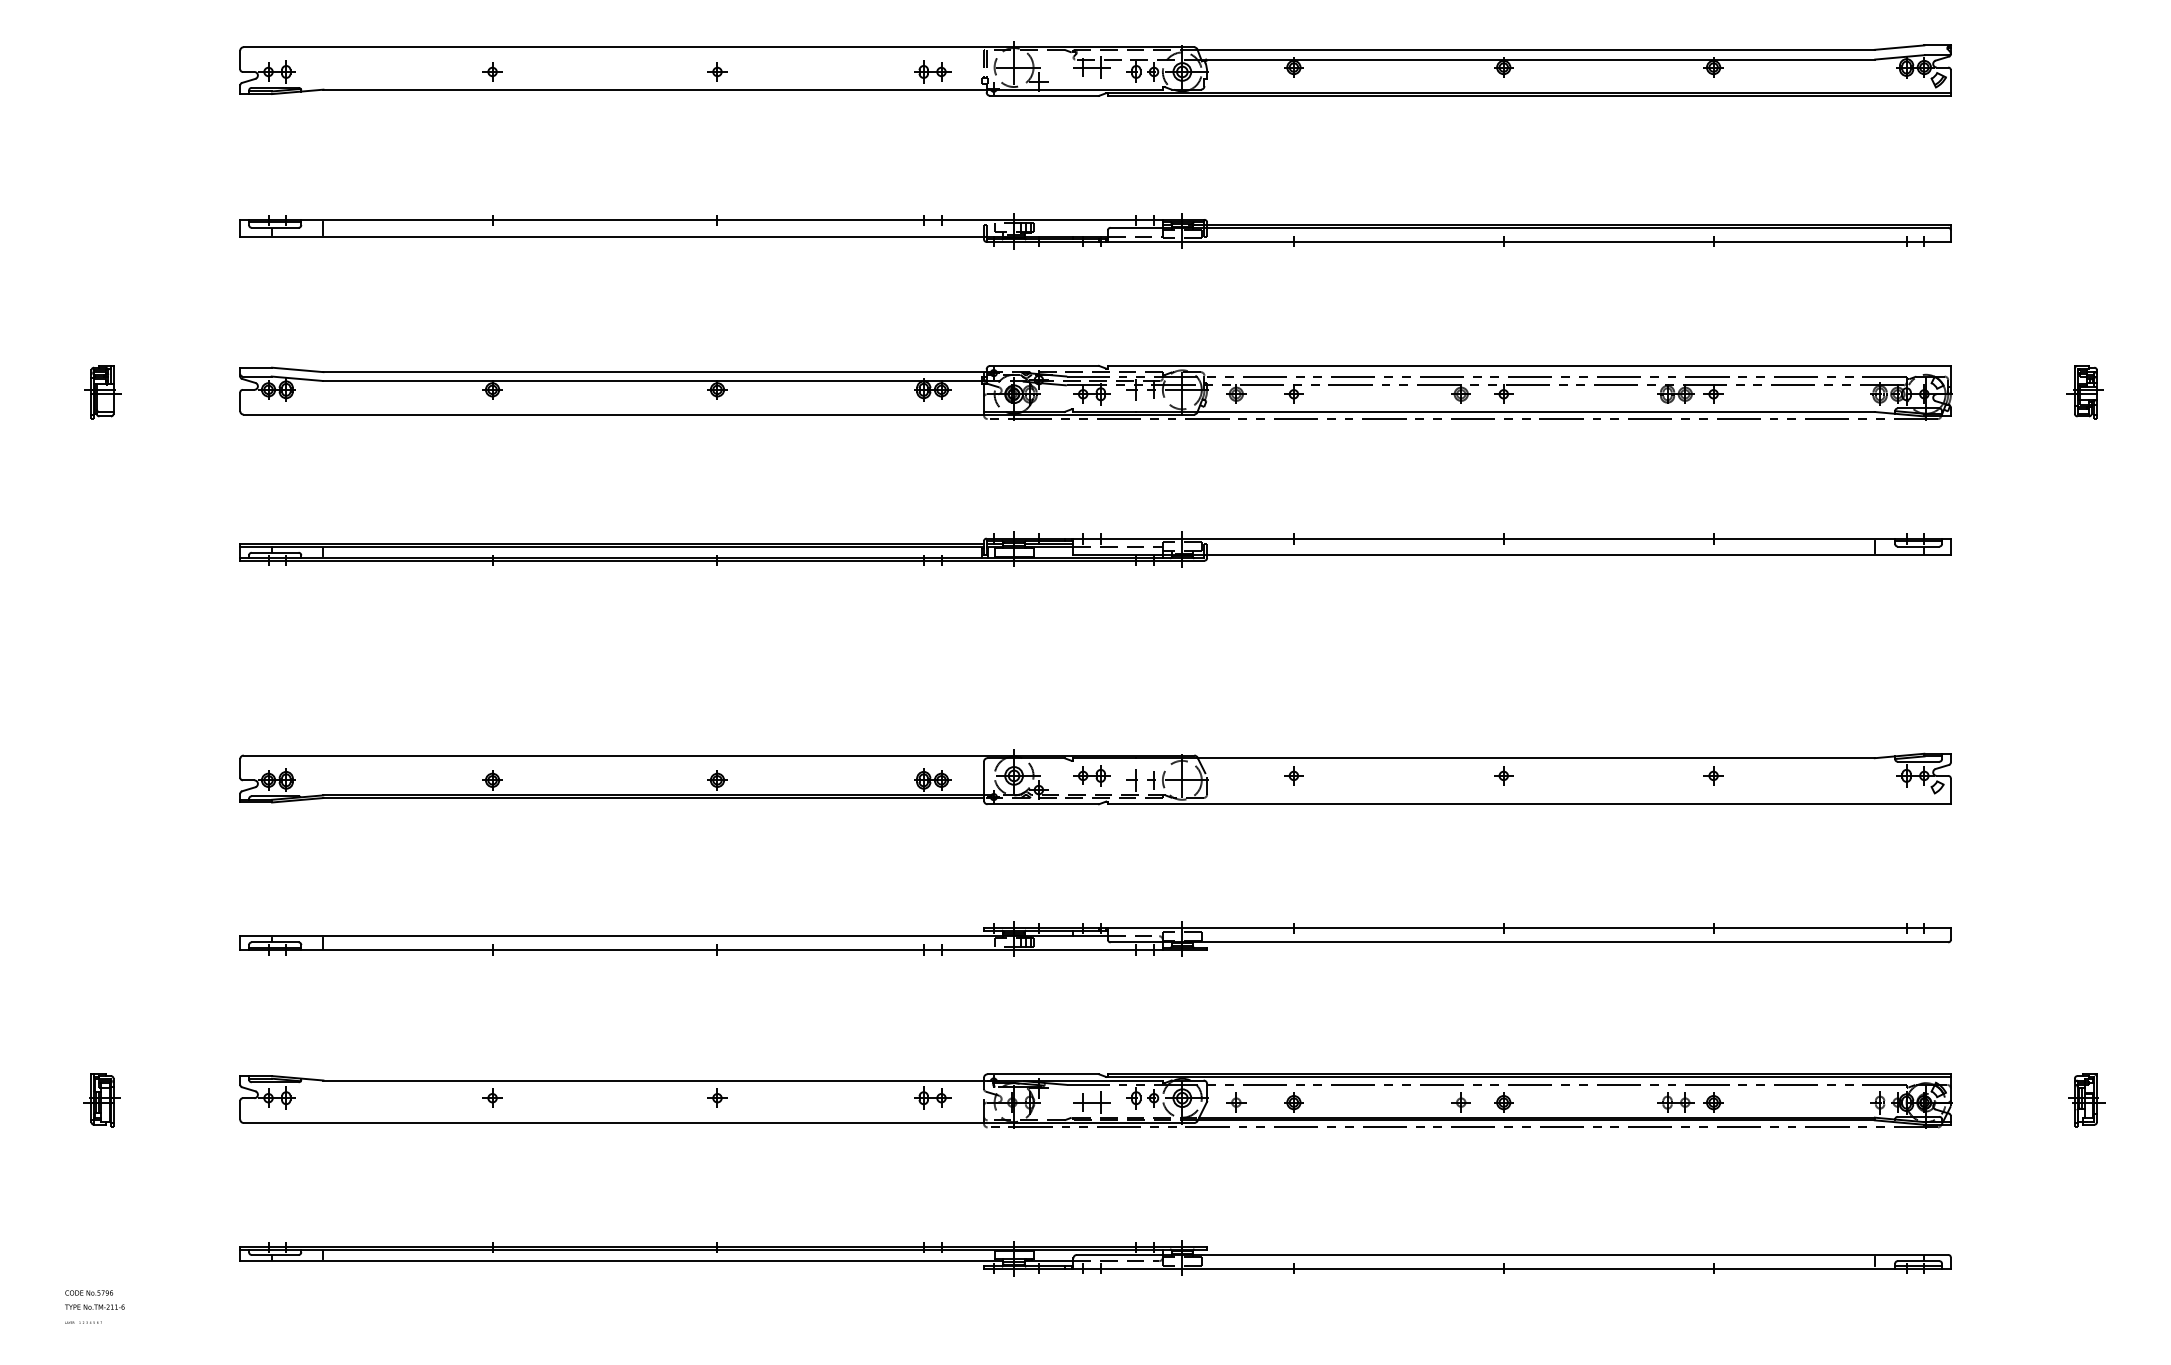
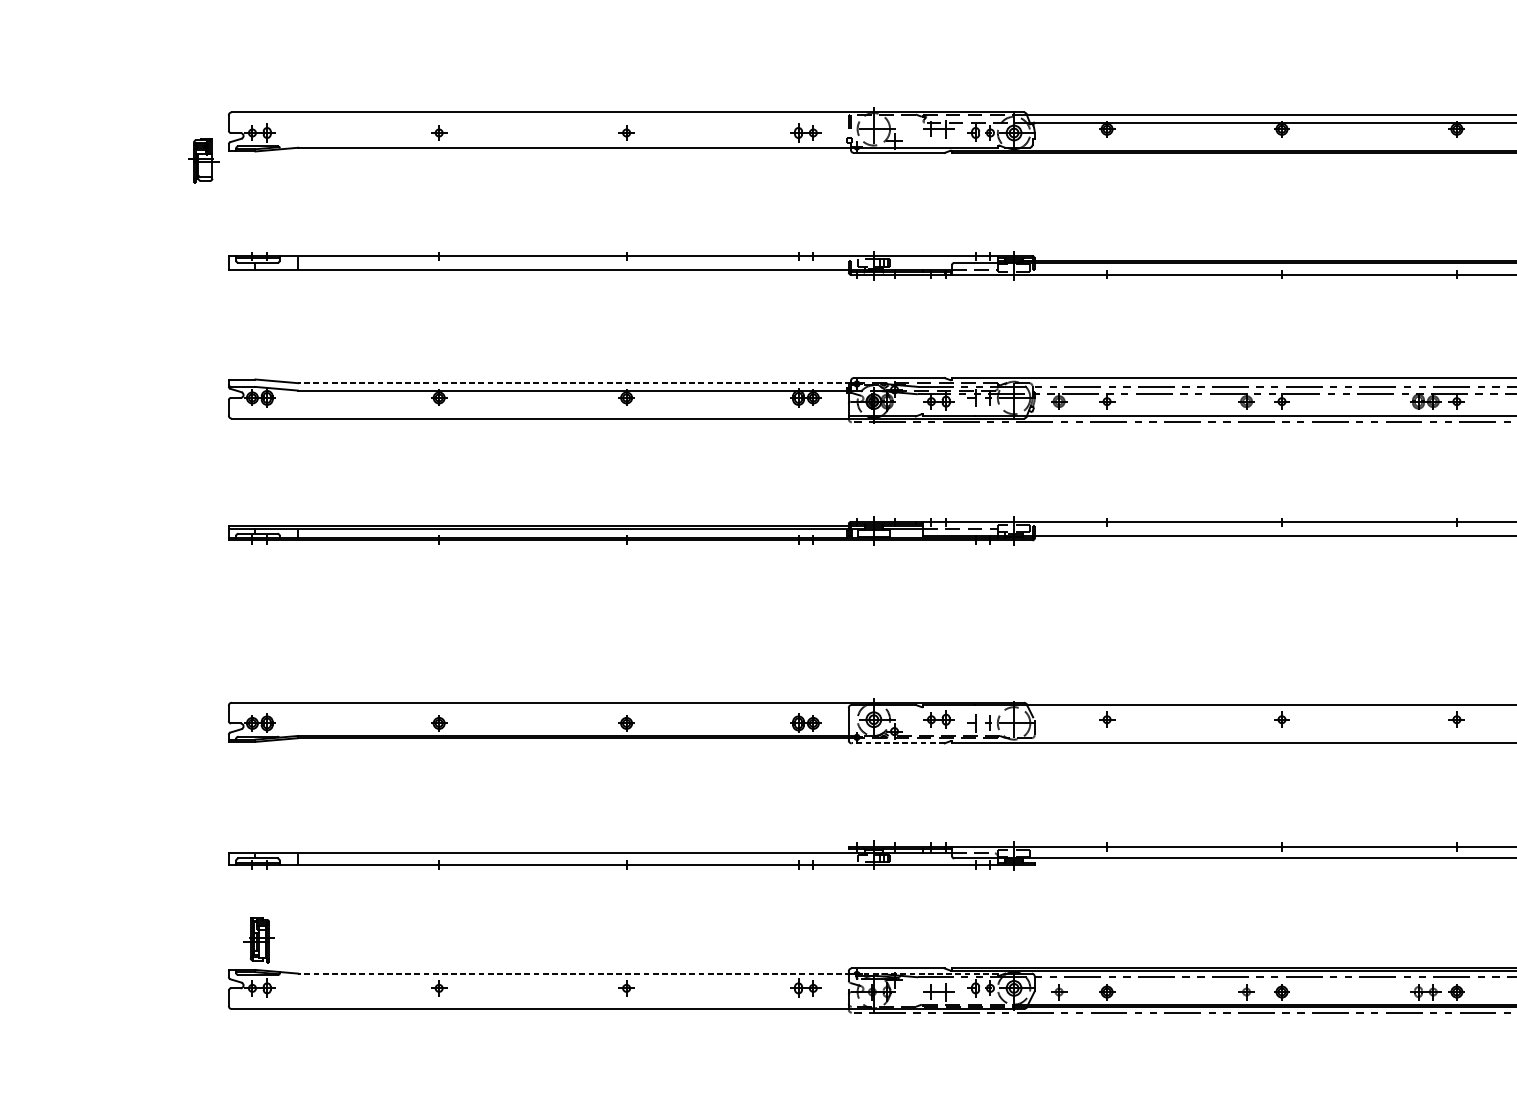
line: (655, 372) -> (574, 383), solid -> dashed
part: (102, 392) -> (203, 160), moved
line: (1043, 804) -> (898, 743), solid -> dashed
line: (743, 1080) -> (648, 973), solid -> dashed
part: (101, 1100) -> (259, 940), moved

